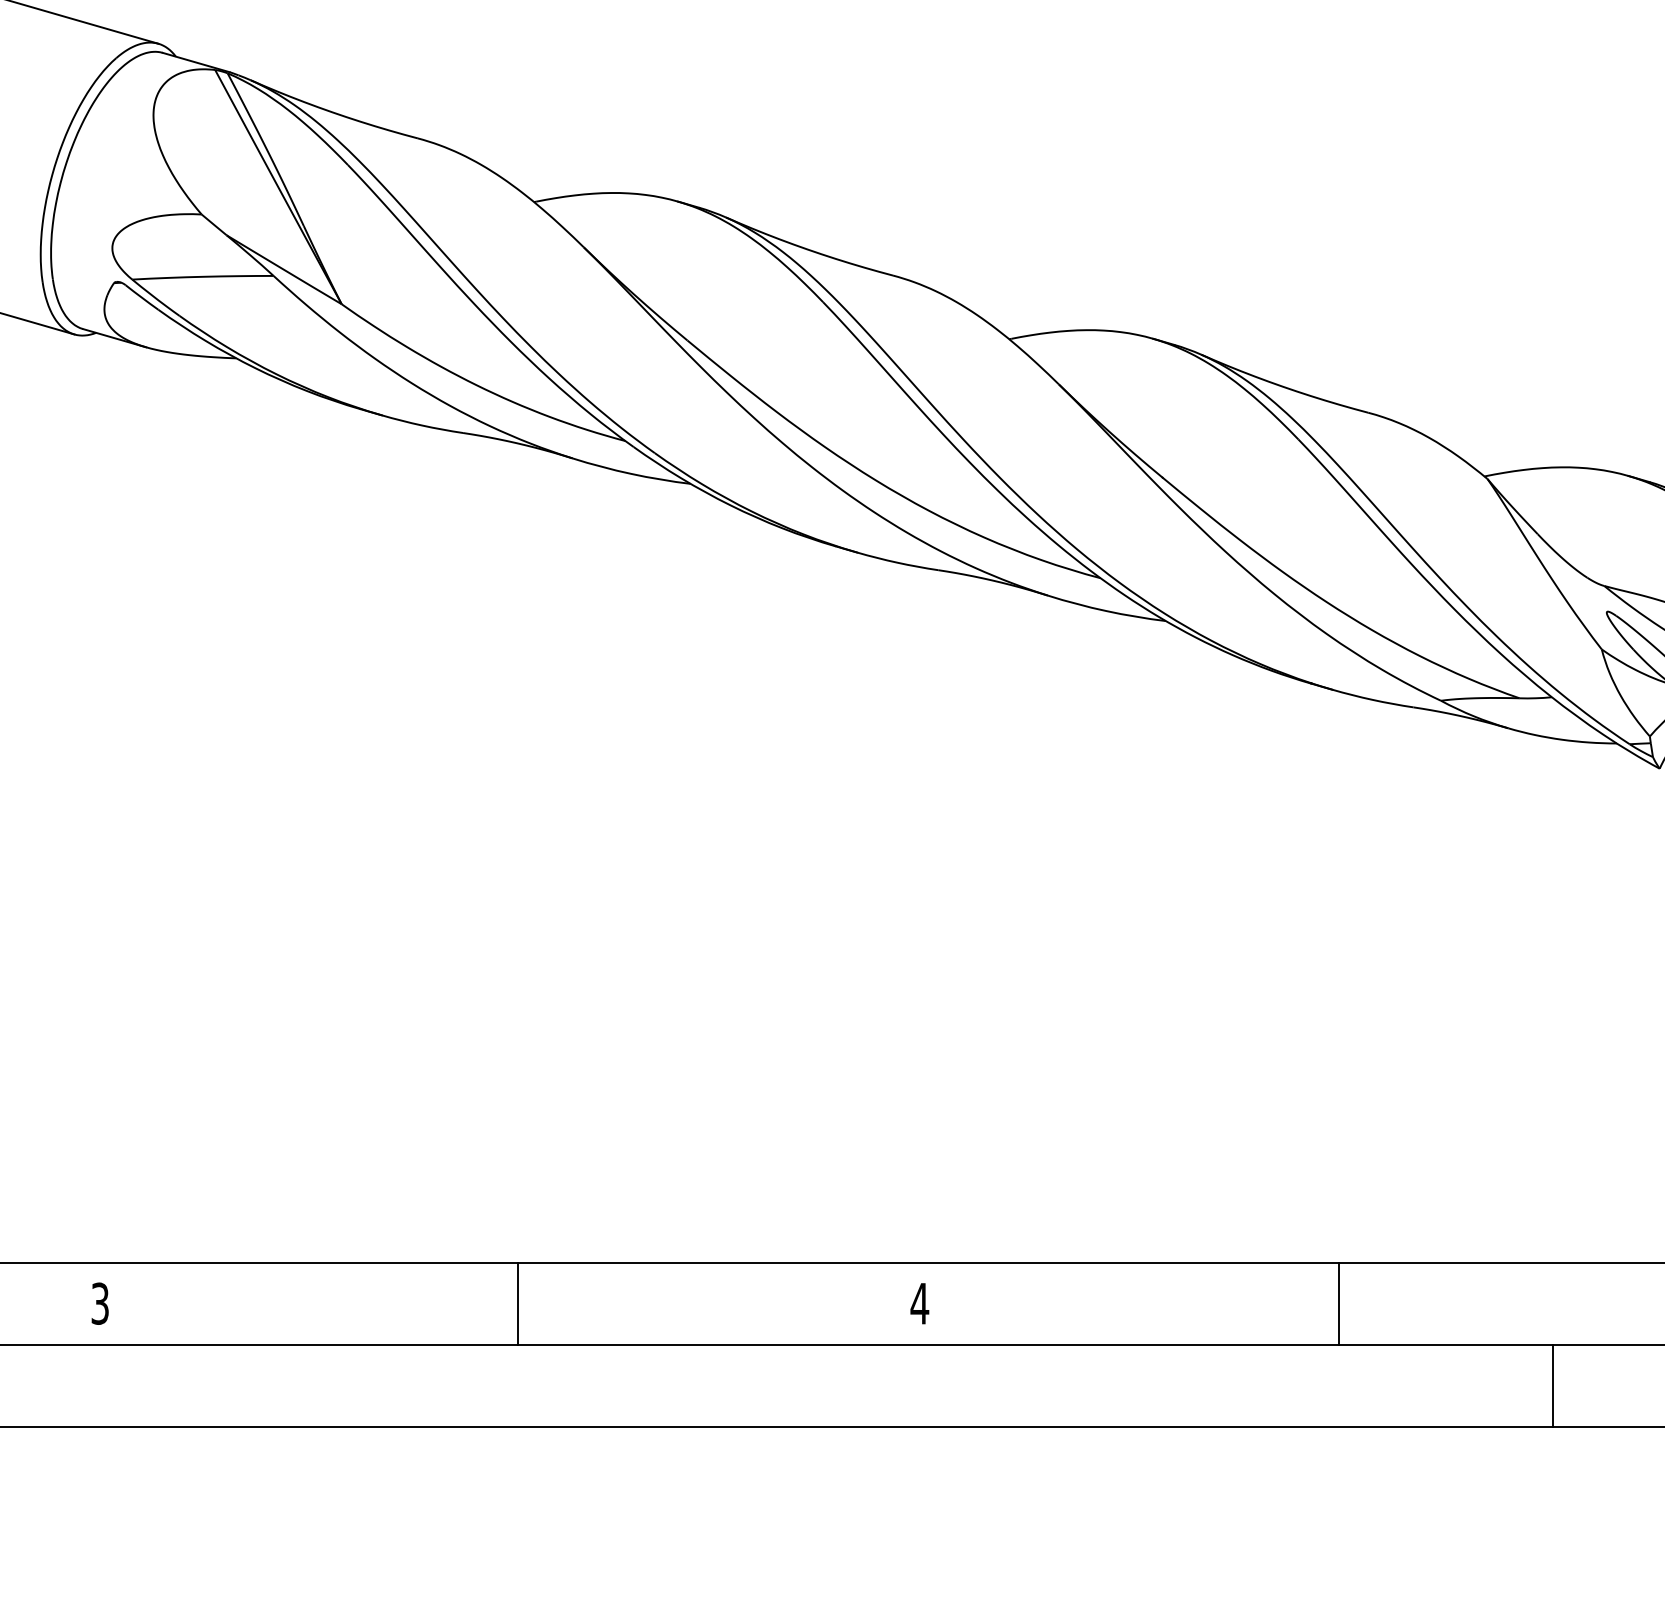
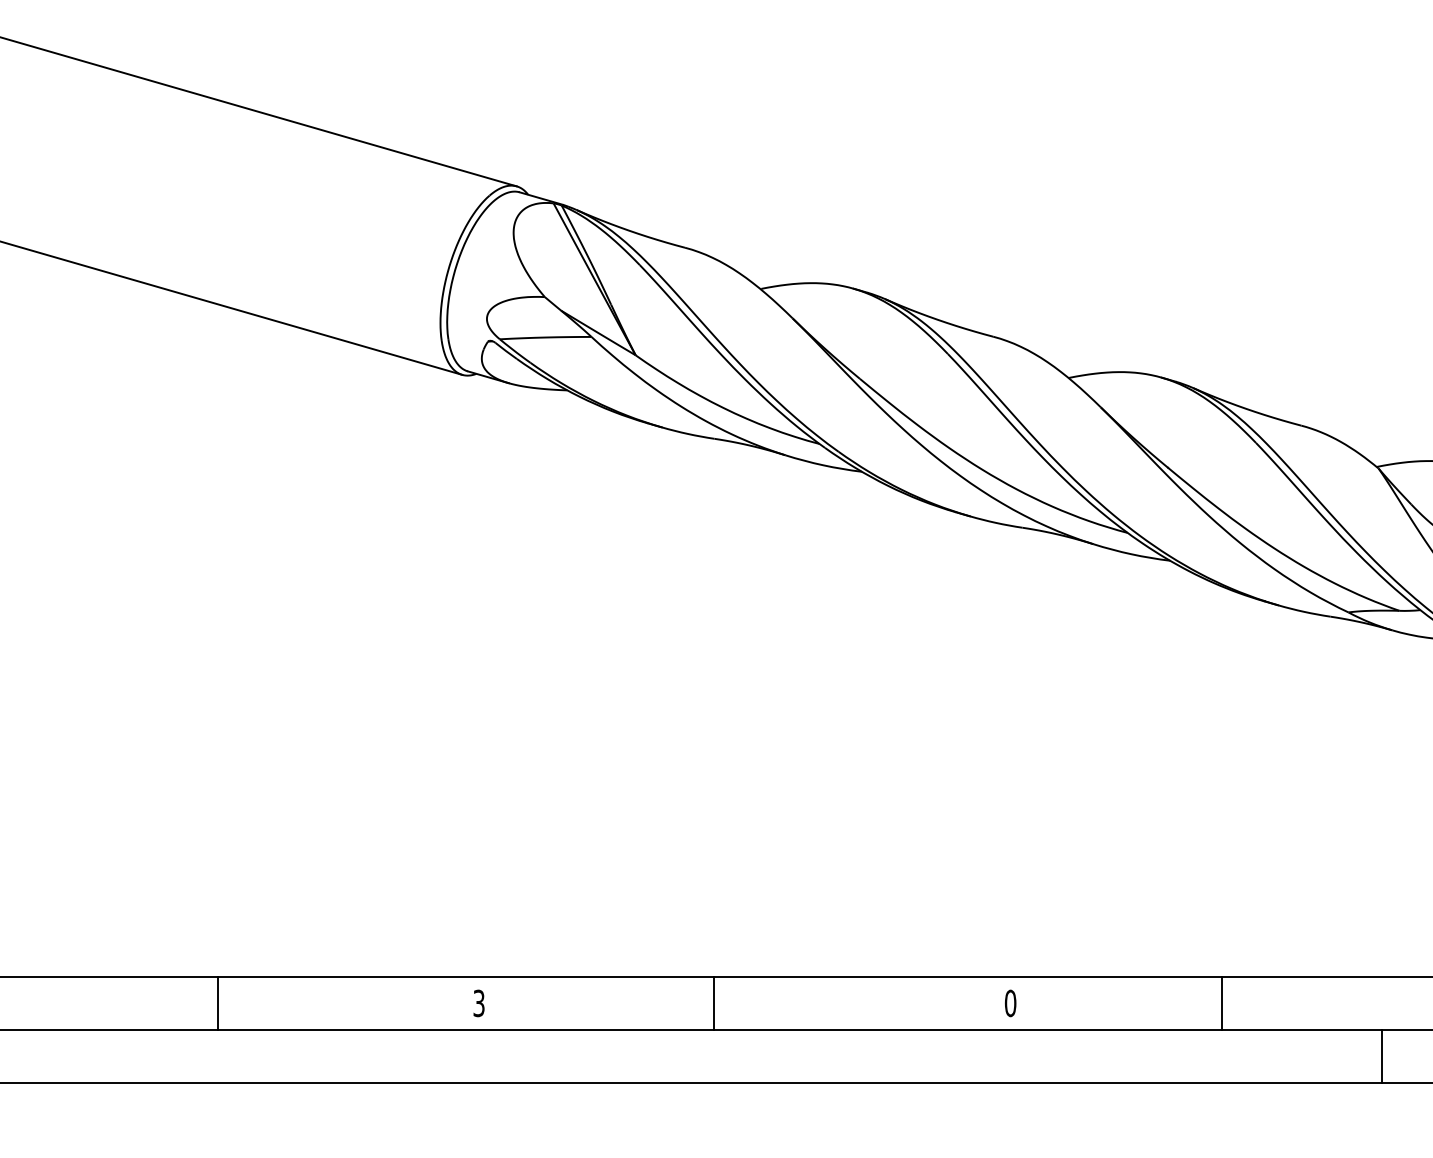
line: (518, 1303) -> (714, 1003), moved
text: (919, 1303) -> (1010, 1003), 4 -> 0
line: (1339, 1303) -> (1221, 1003), moved
line: (1553, 1385) -> (1382, 1056), moved

